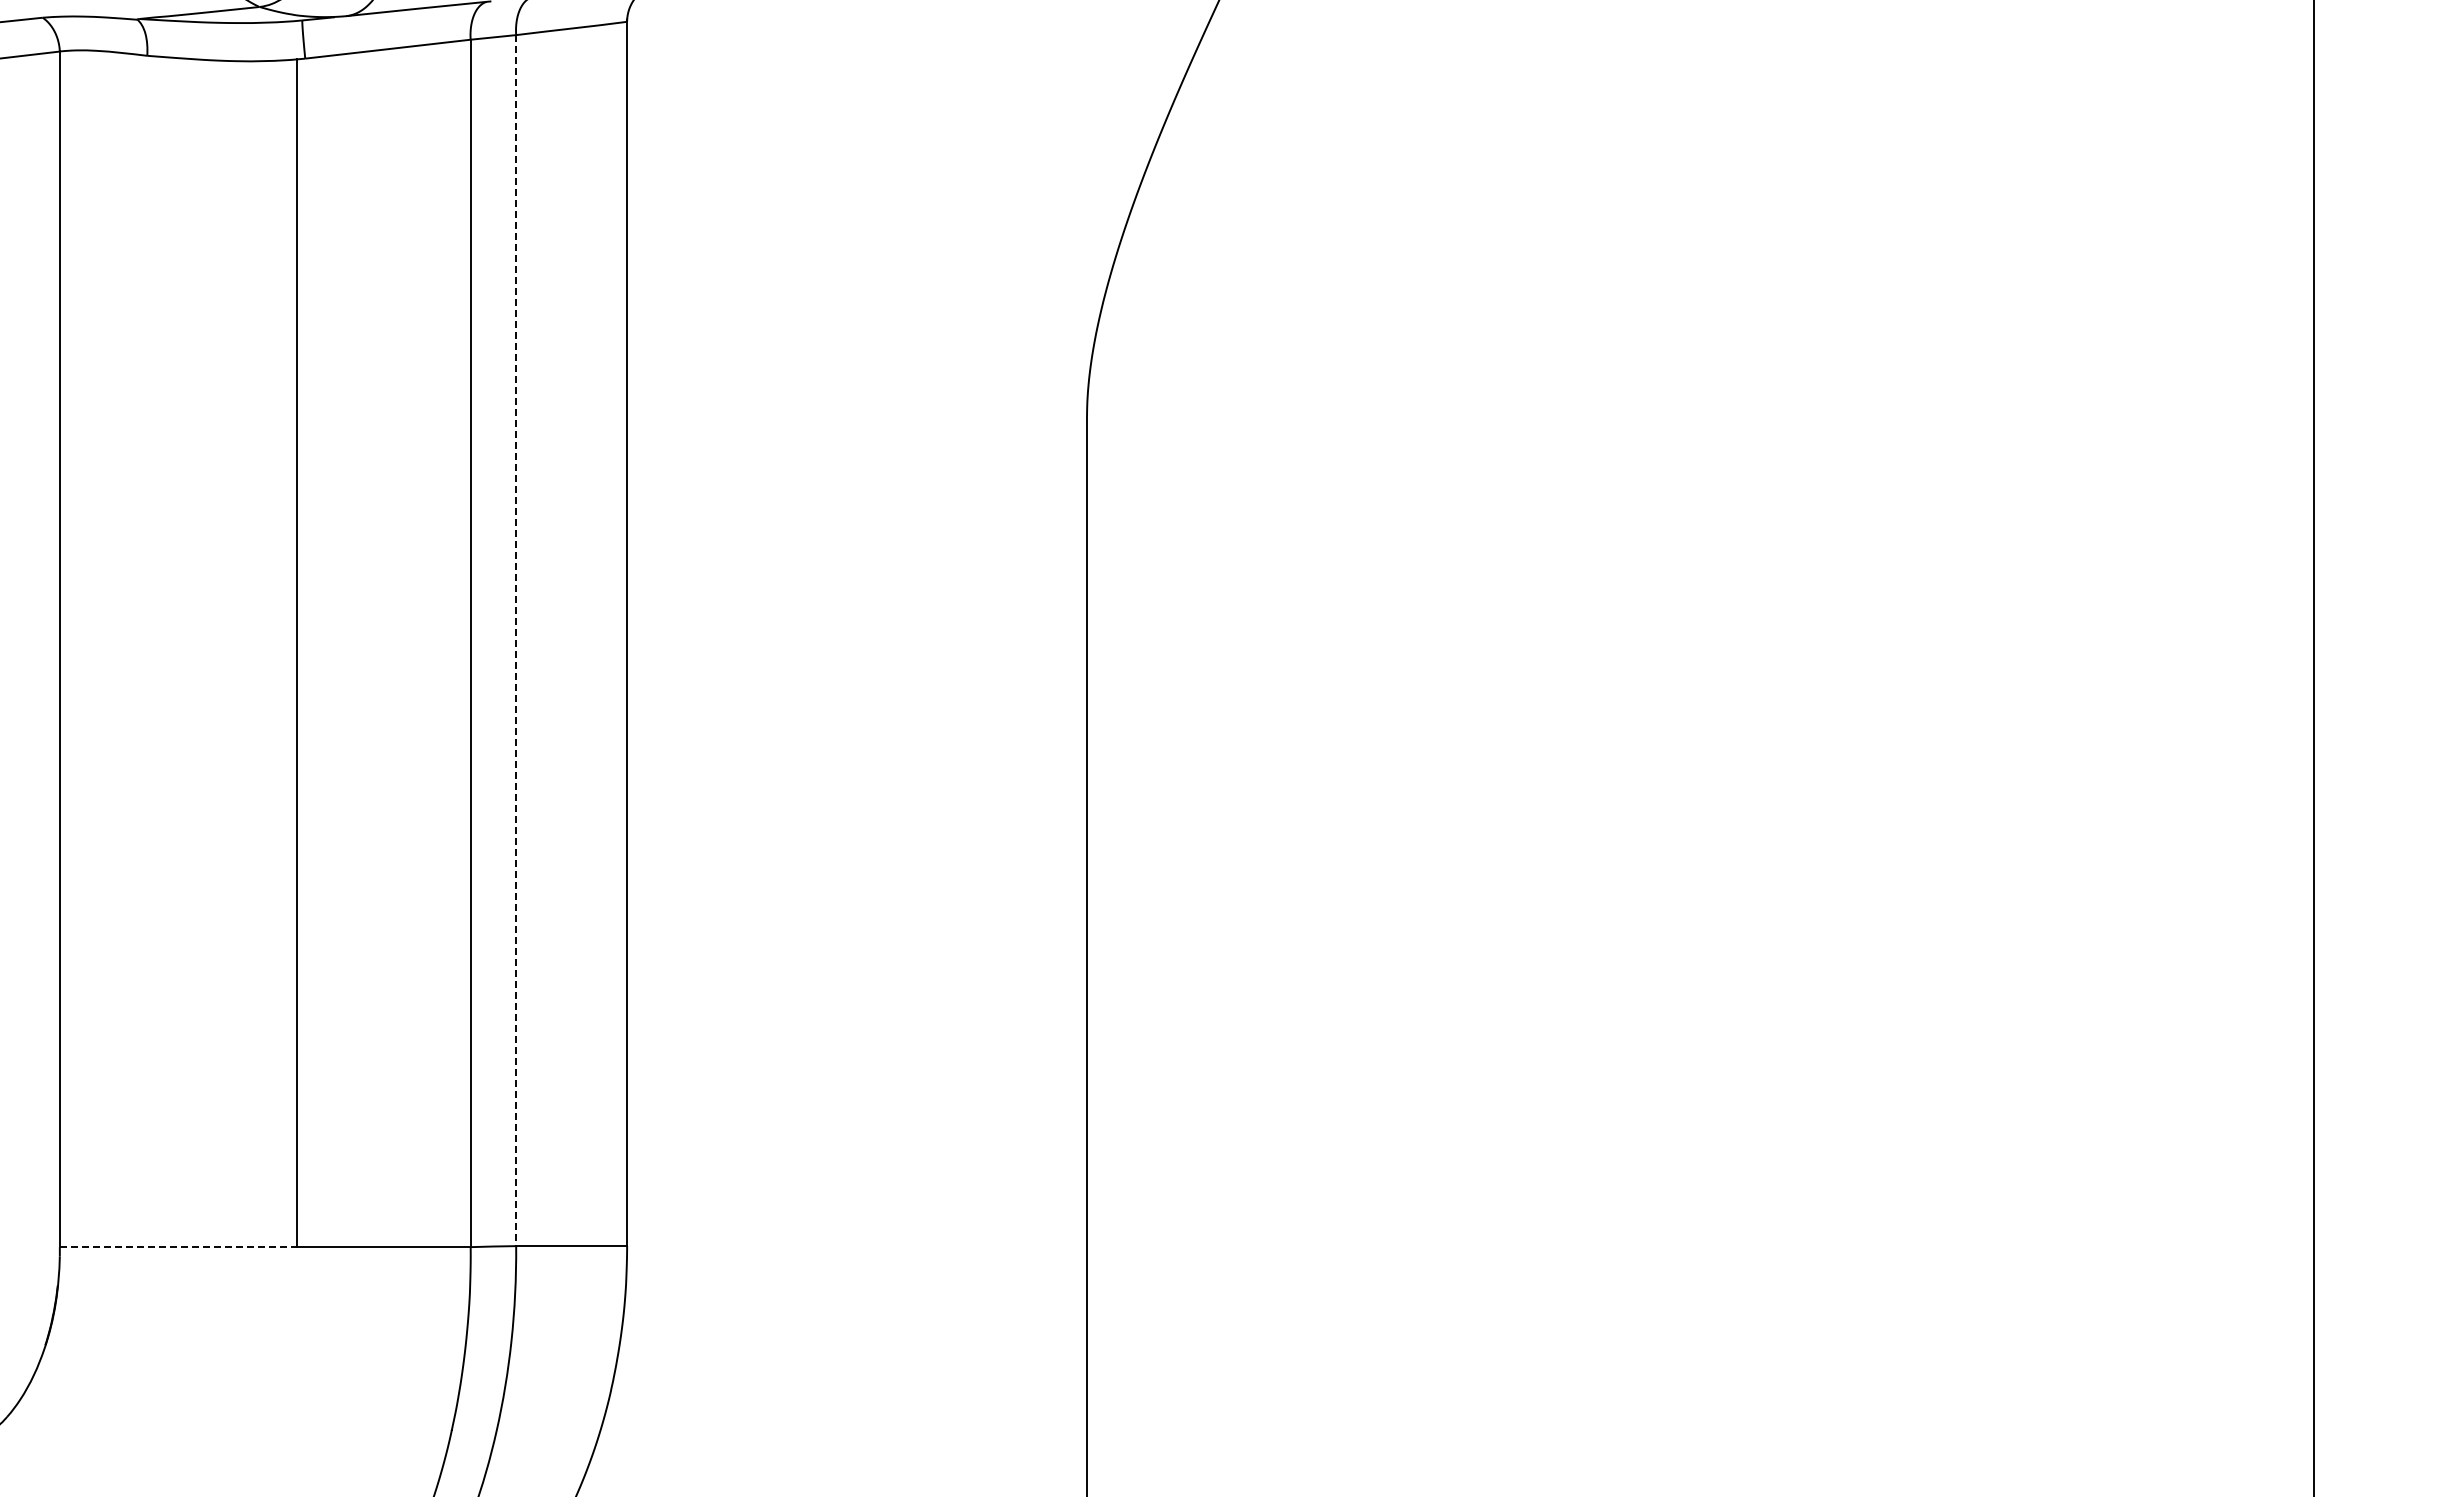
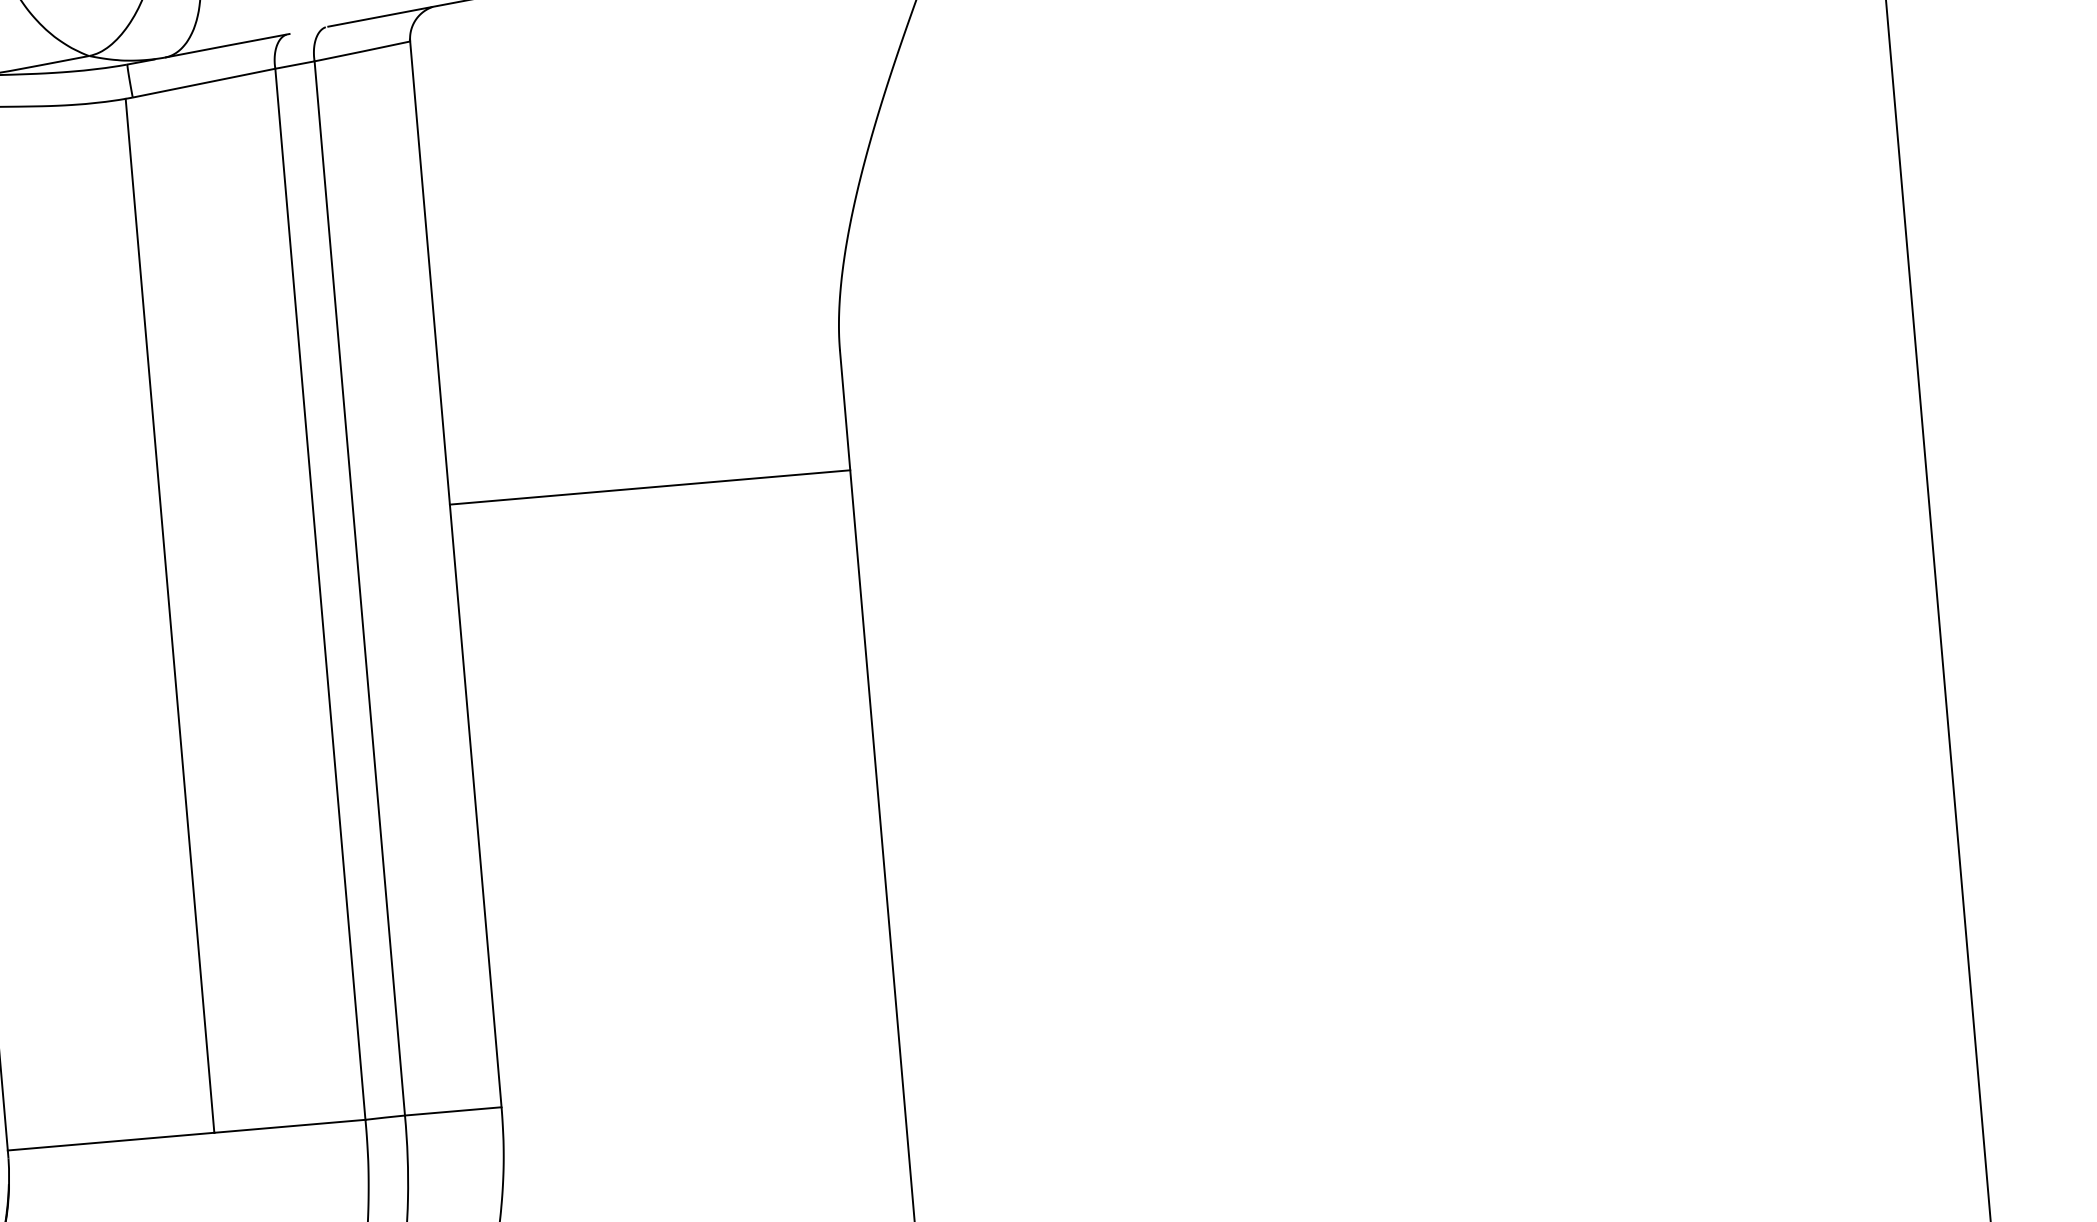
line: (857, 553) -> (650, 487), added
line: (516, 640) -> (360, 588), dashed -> solid
line: (178, 1247) -> (111, 1141), dashed -> solid

